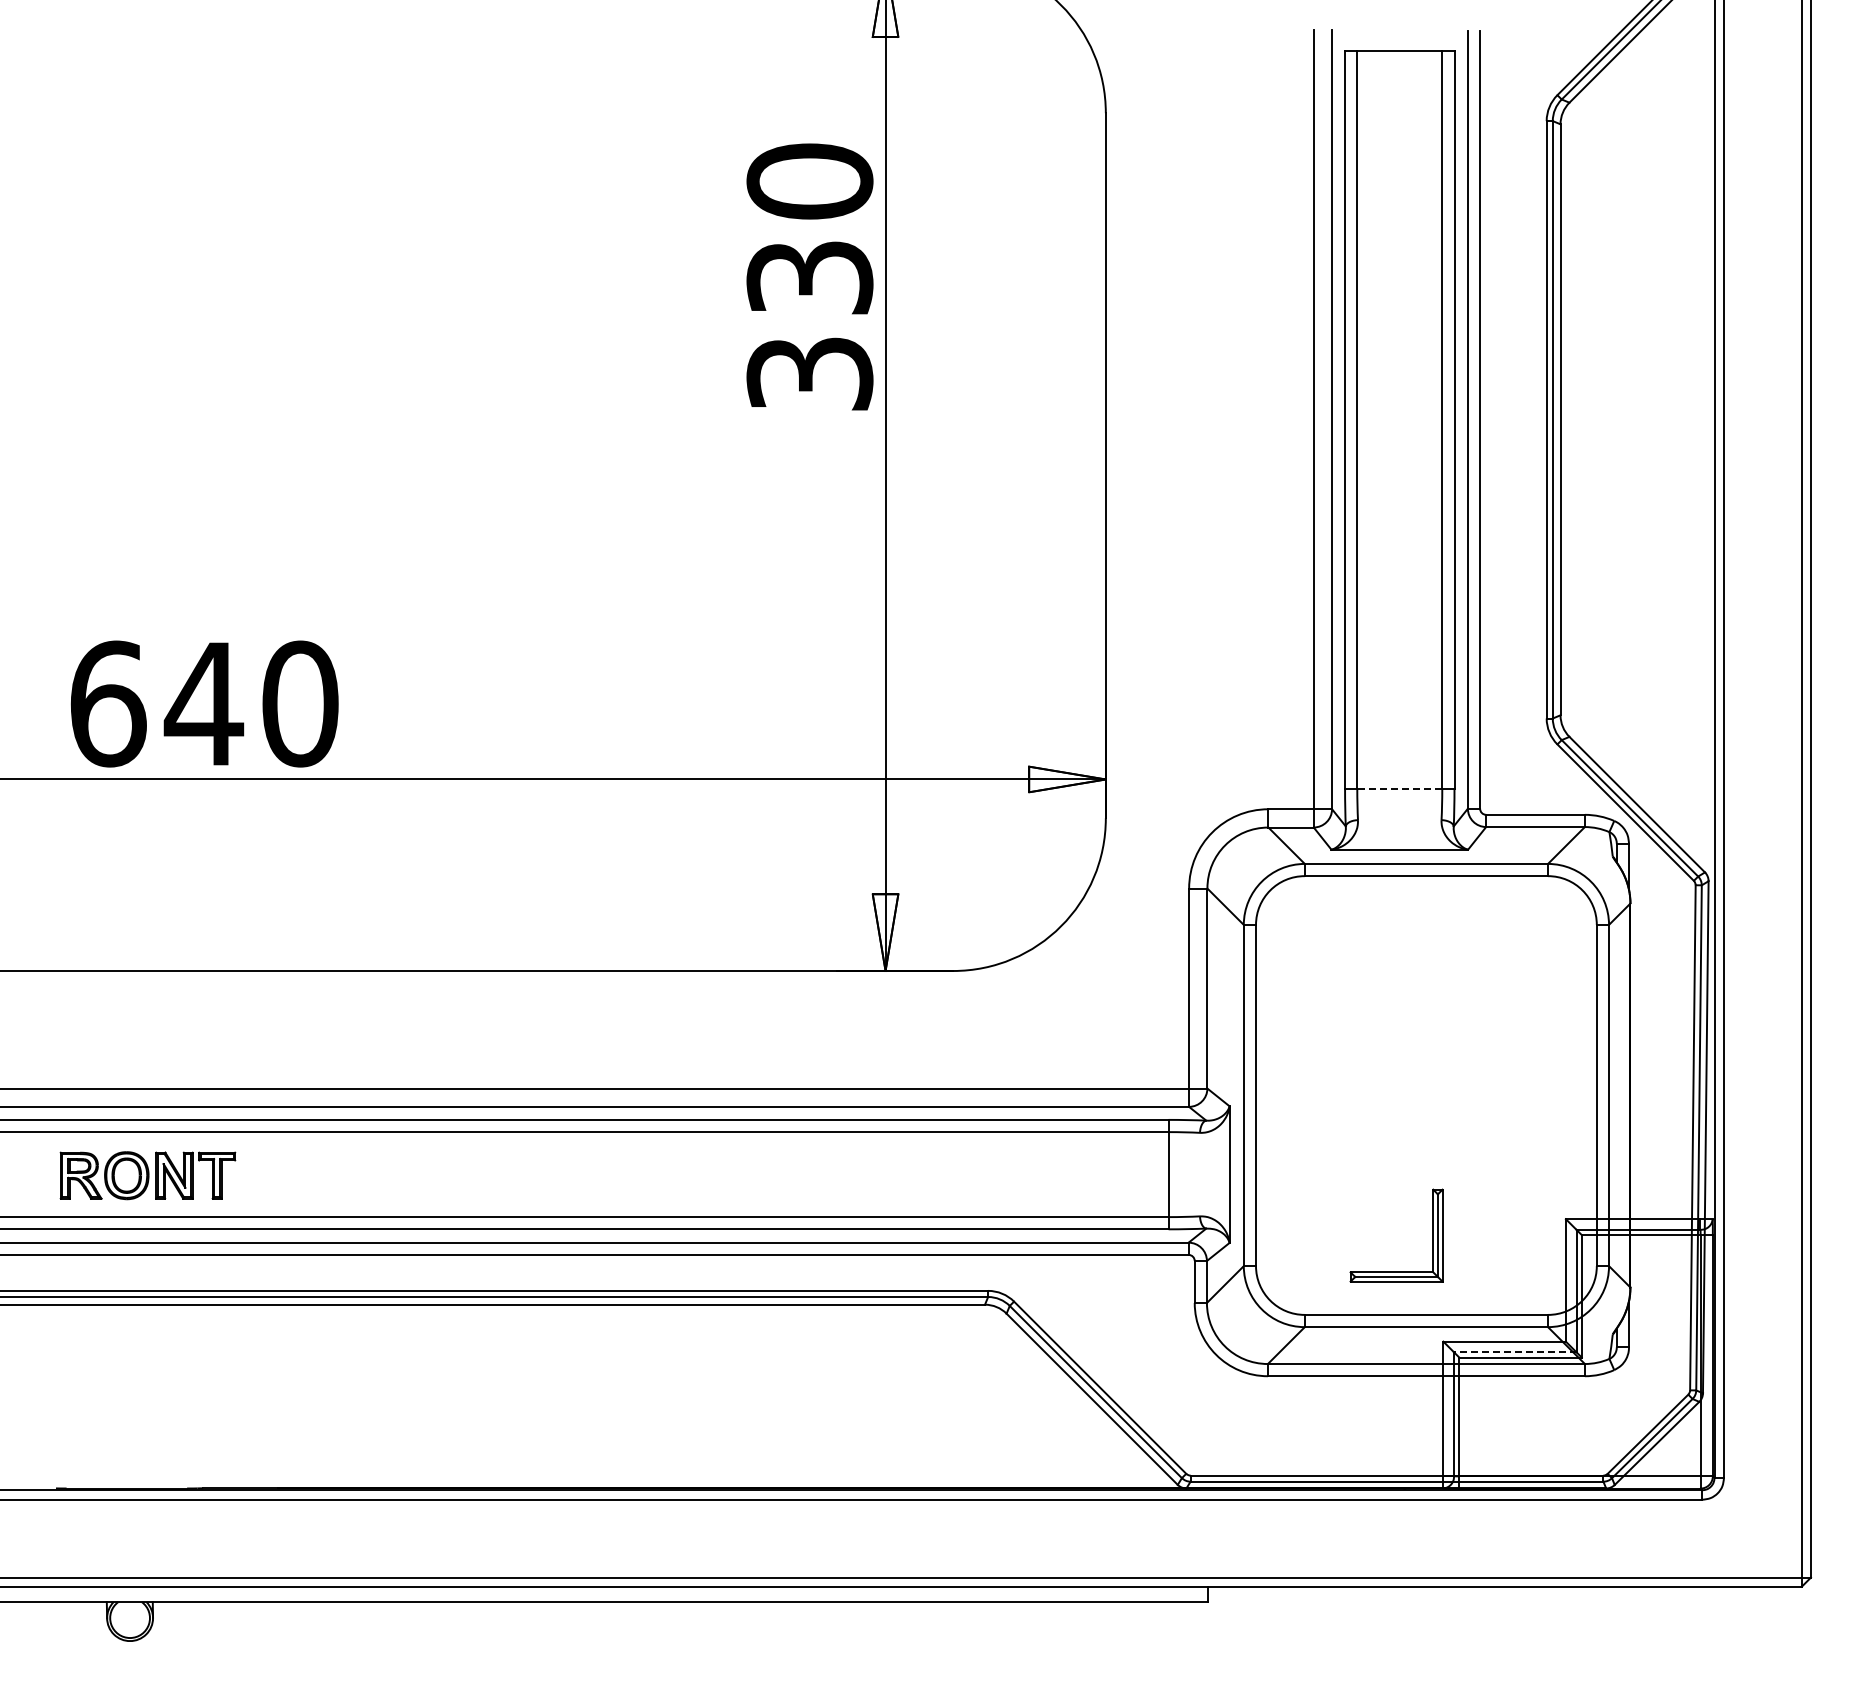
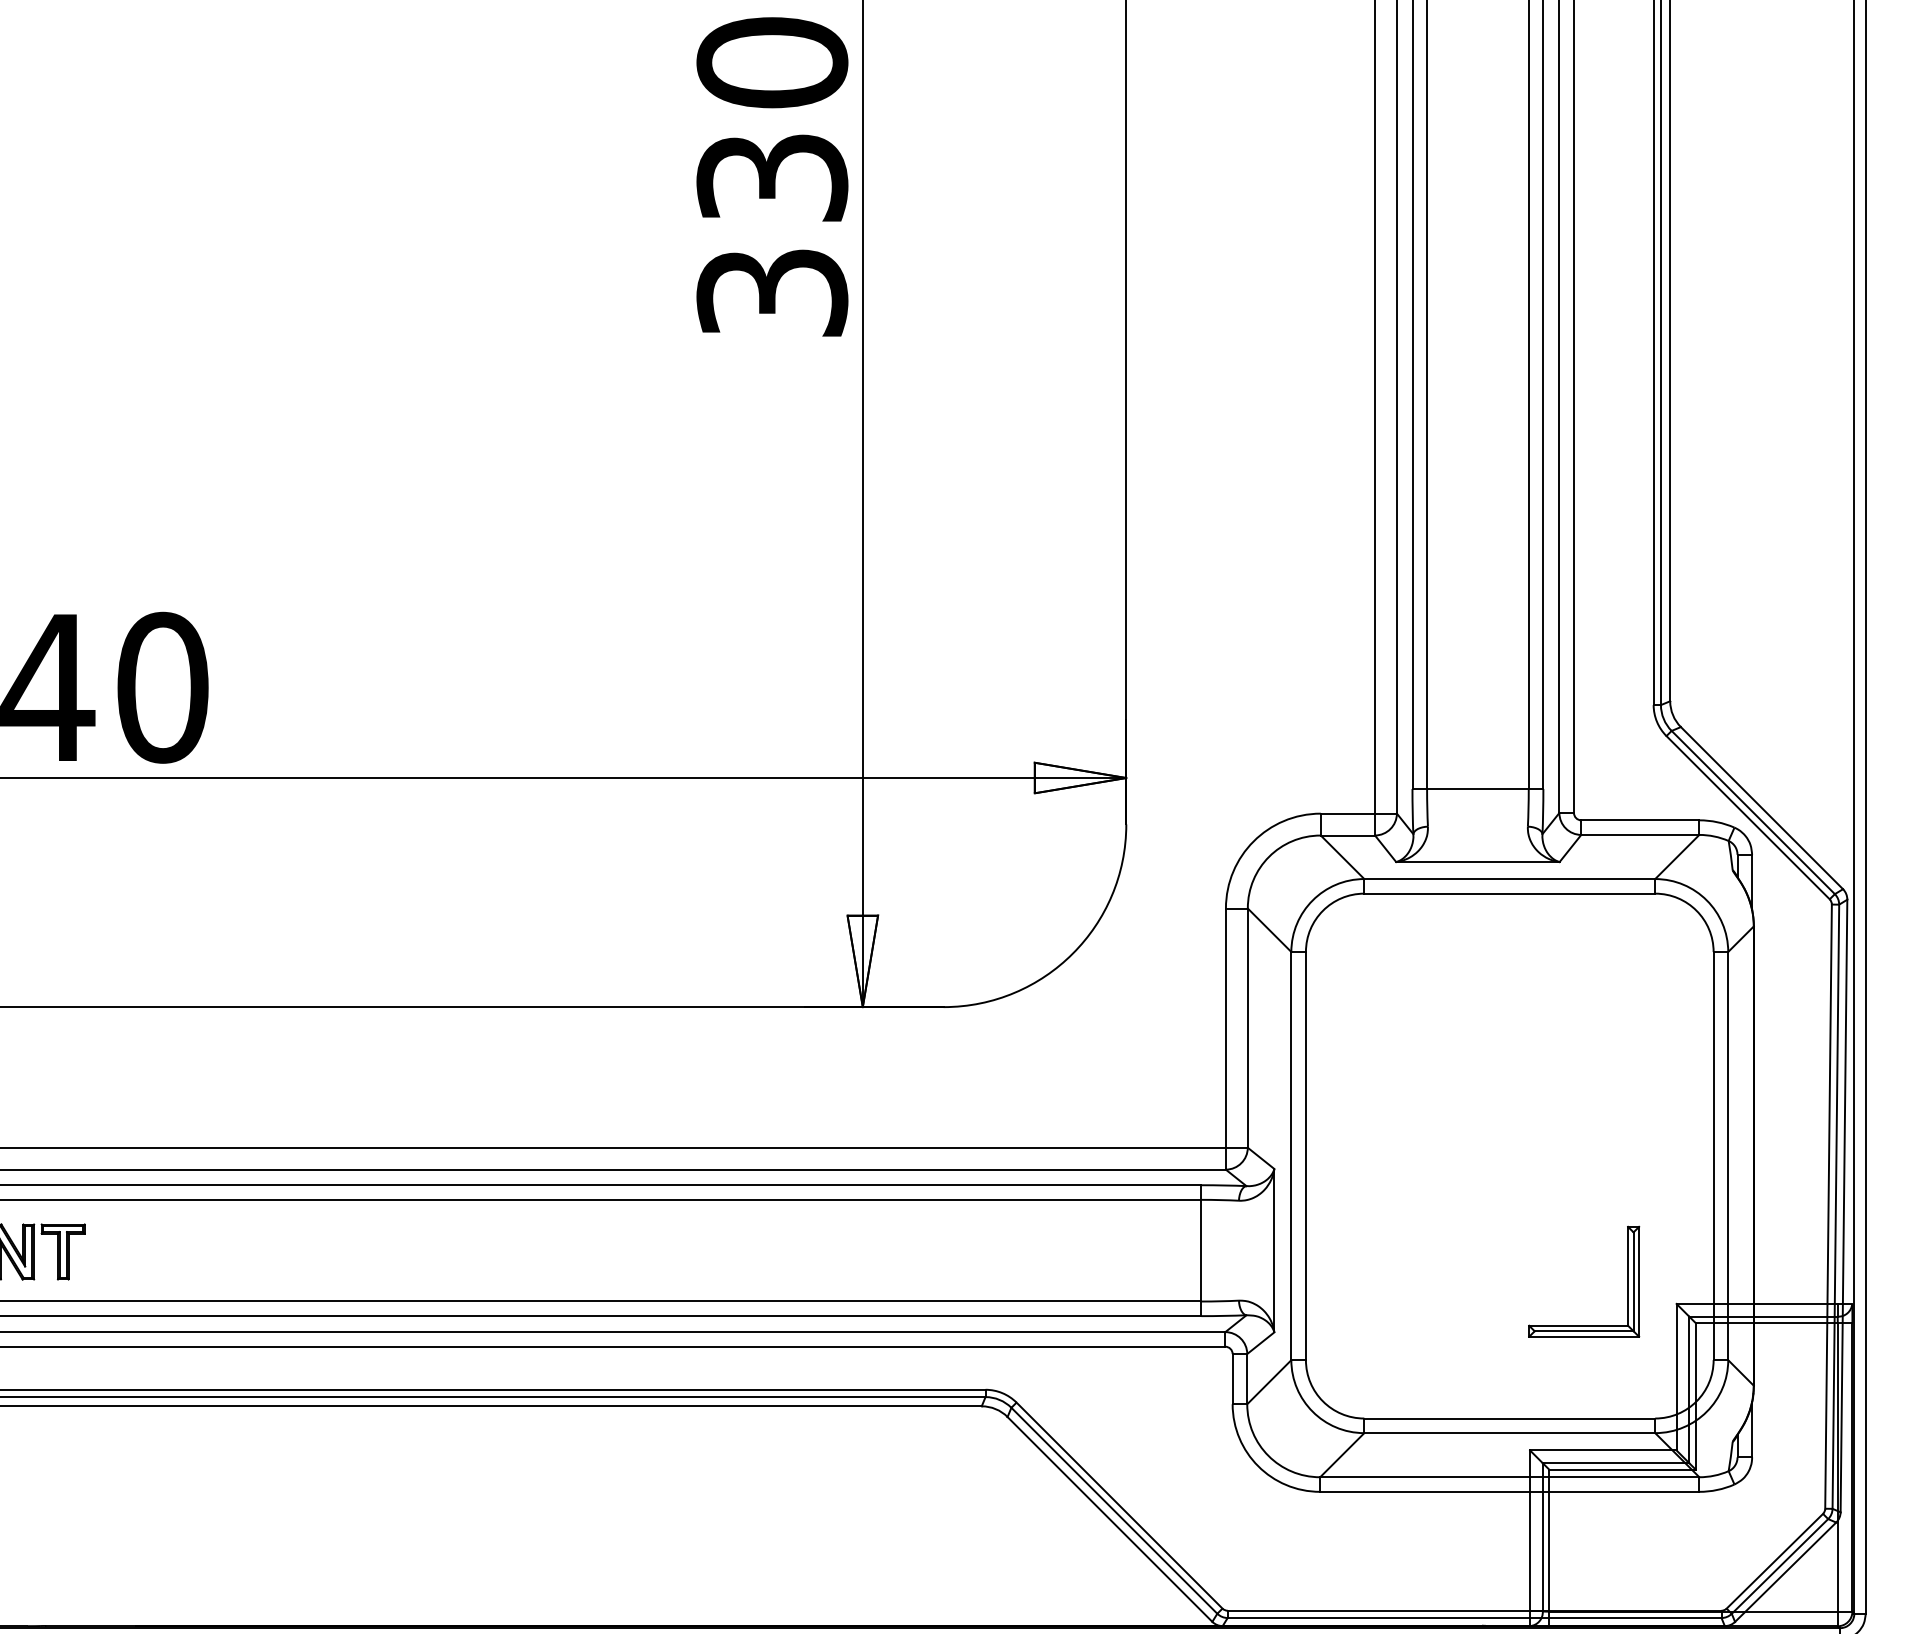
line: (1399, 788) -> (1477, 788), dashed -> solid
part: (1432, 1235) -> (1627, 1281), moved
line: (1514, 1352) -> (1615, 1463), dashed -> solid

